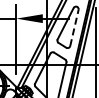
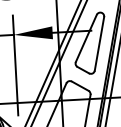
line: (74, 27) -> (99, 43), dashed -> solid

